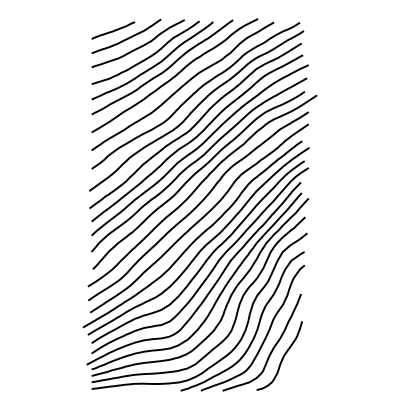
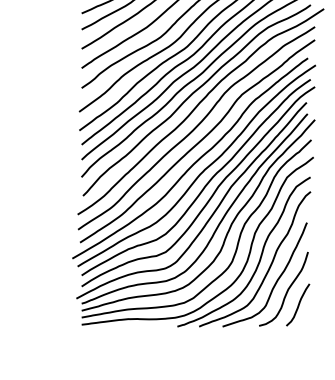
curve: (292, 370) -> (297, 304), added

